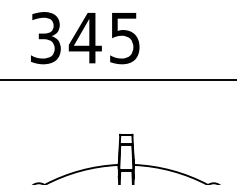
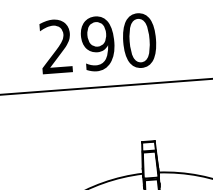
text: (85, 38) -> (98, 44), 345 -> 290

